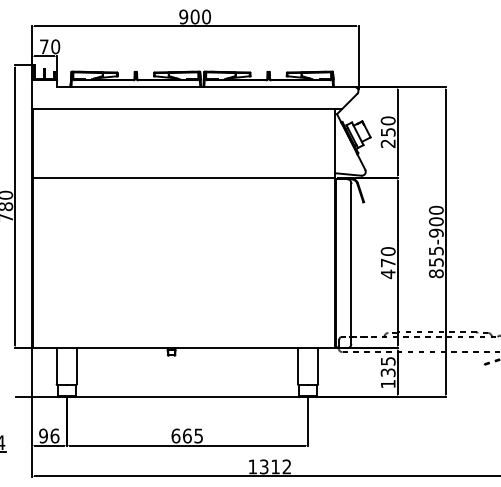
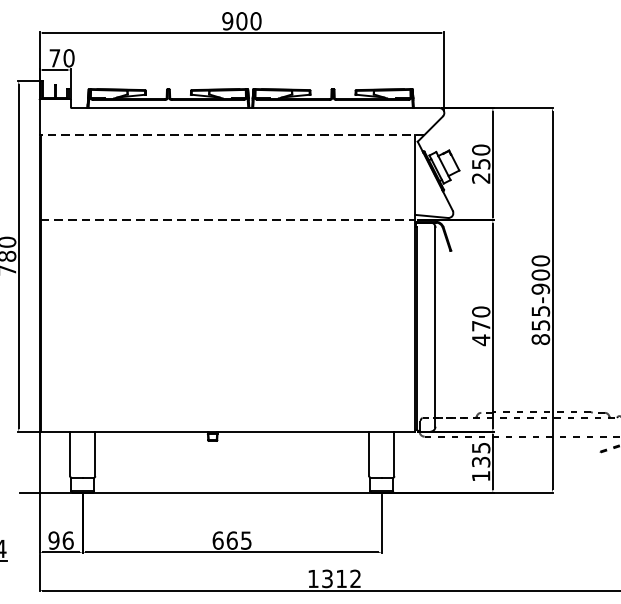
line: (186, 108) -> (231, 134), solid -> dashed
line: (184, 177) -> (228, 220), solid -> dashed

